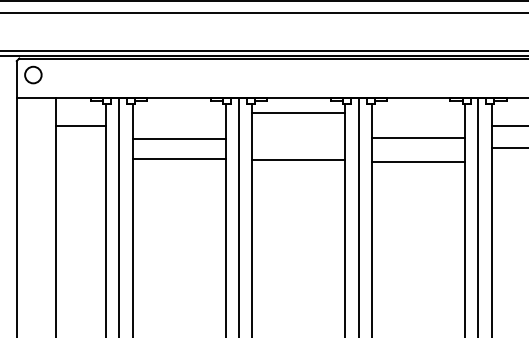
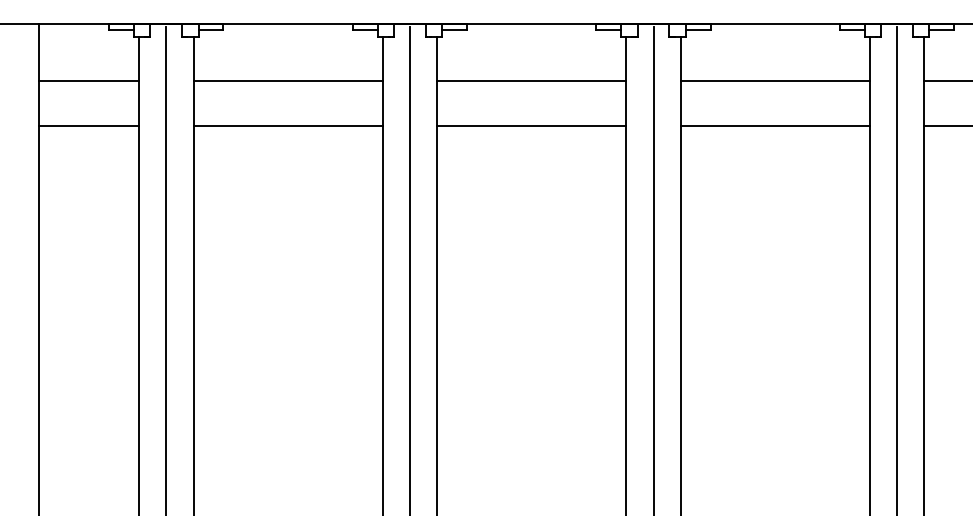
line: (298, 112) -> (531, 79), moved
line: (418, 137) -> (775, 79), moved
line: (178, 138) -> (287, 79), moved
line: (80, 148) -> (87, 126), added
line: (178, 159) -> (287, 126), moved
line: (298, 160) -> (531, 126), moved
line: (418, 162) -> (775, 126), moved

